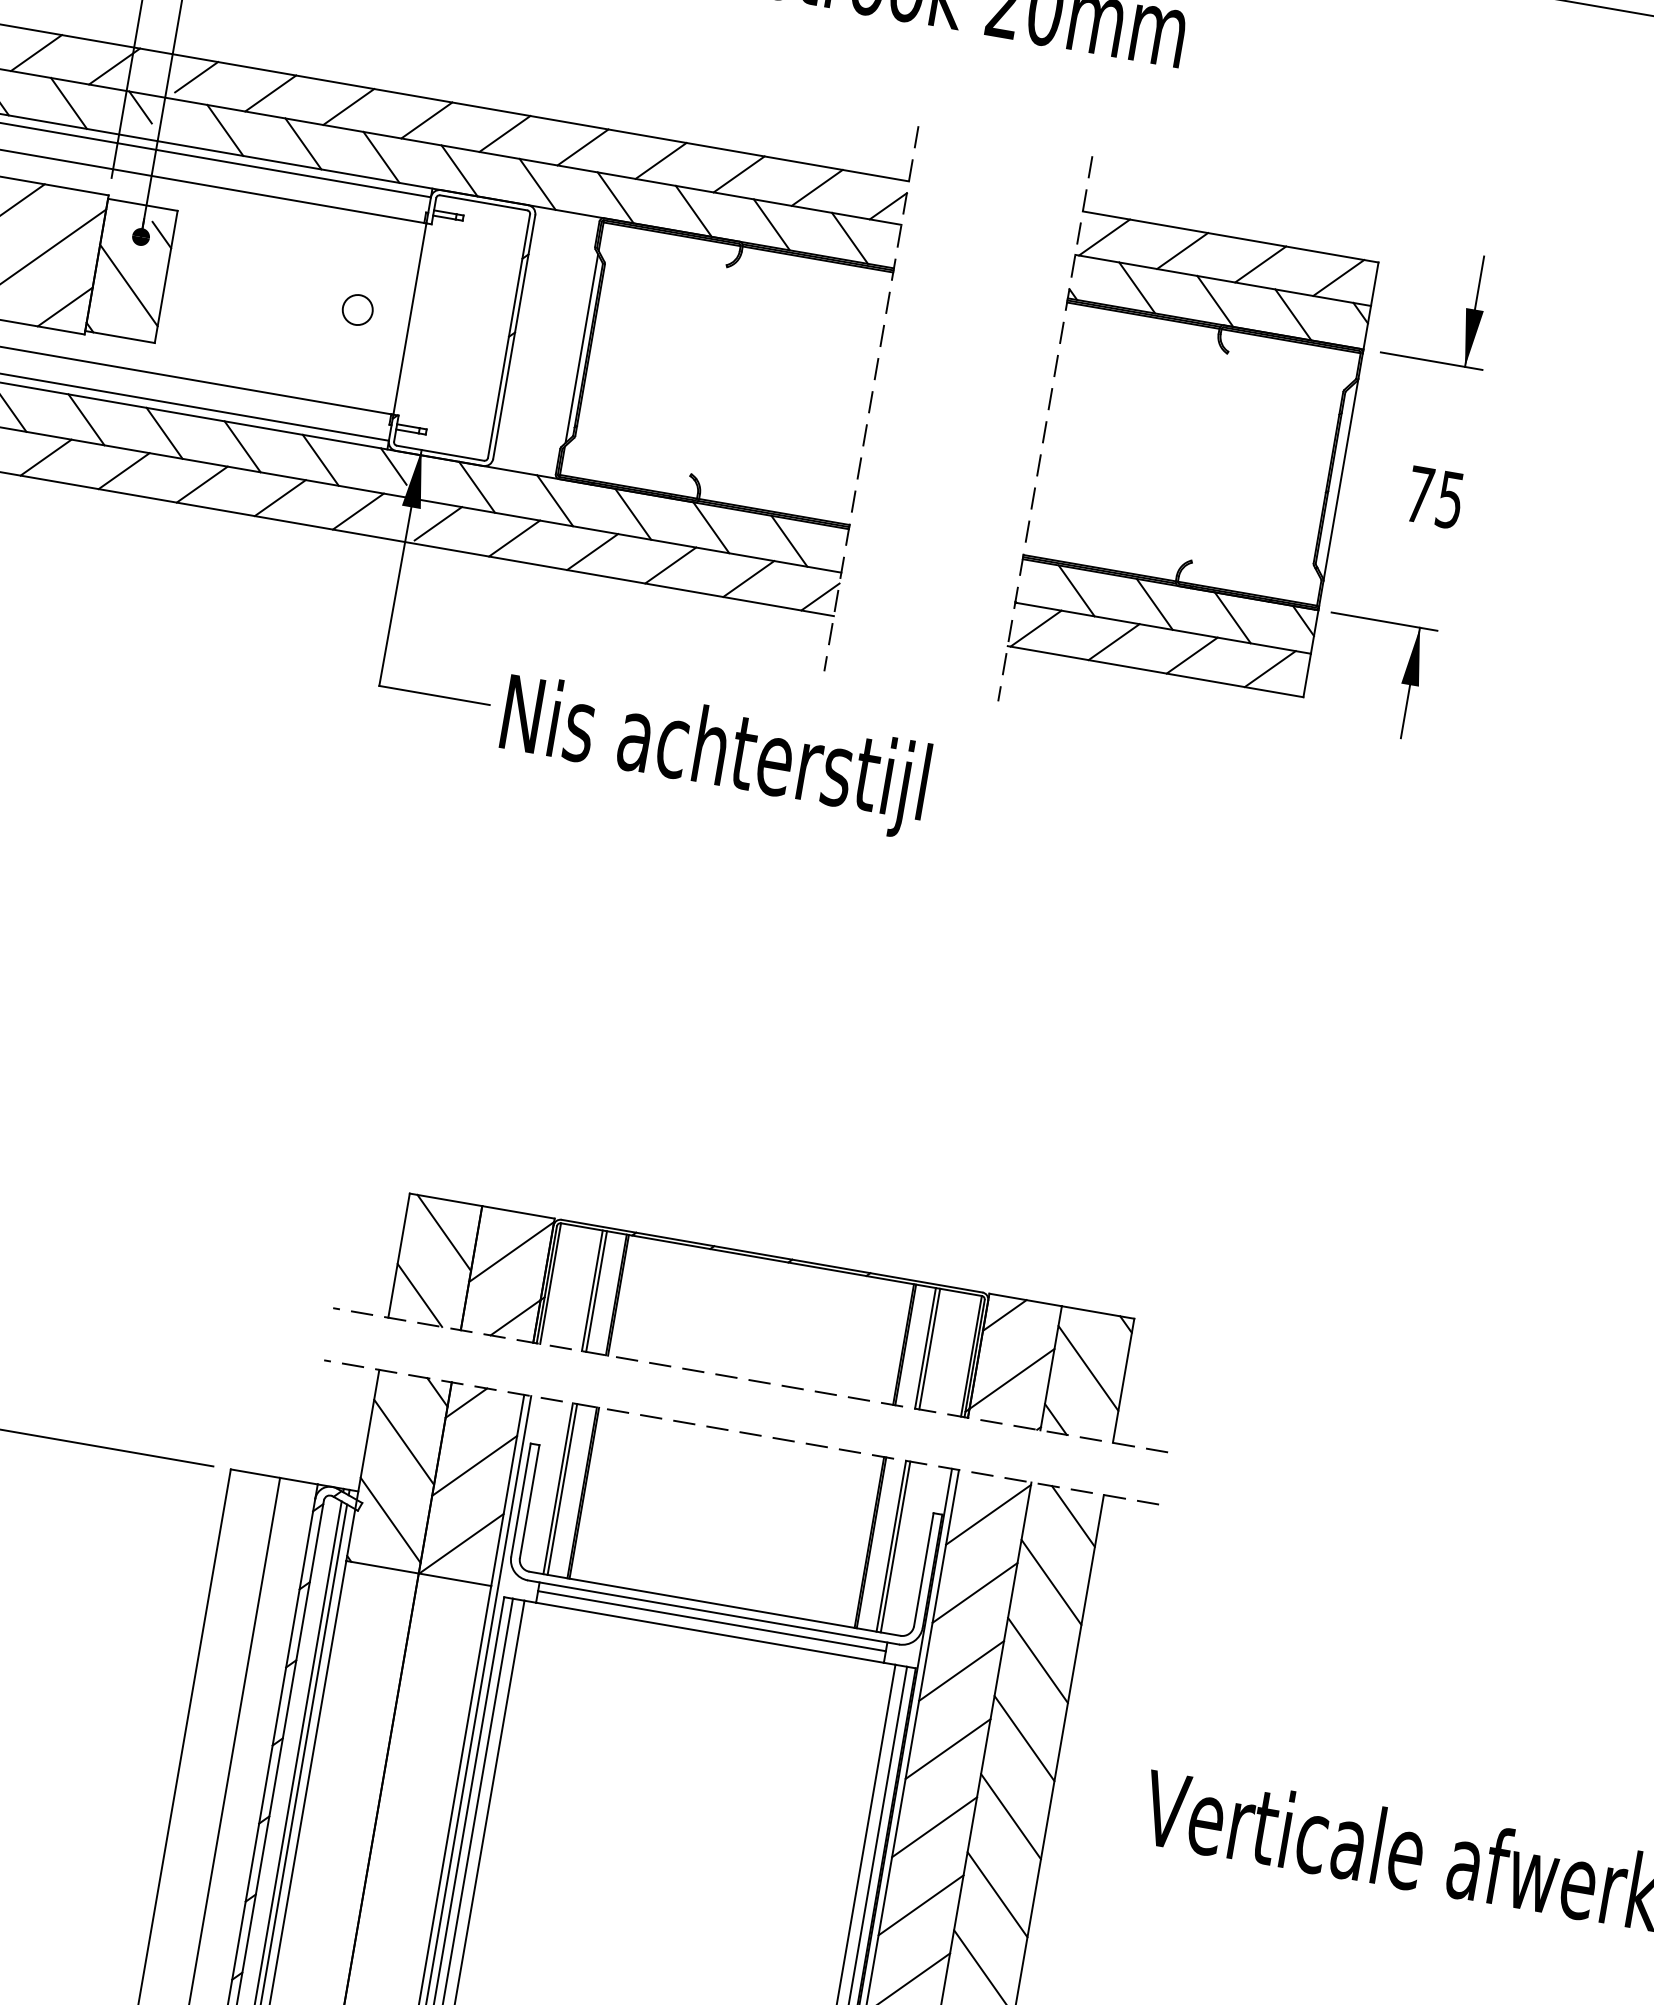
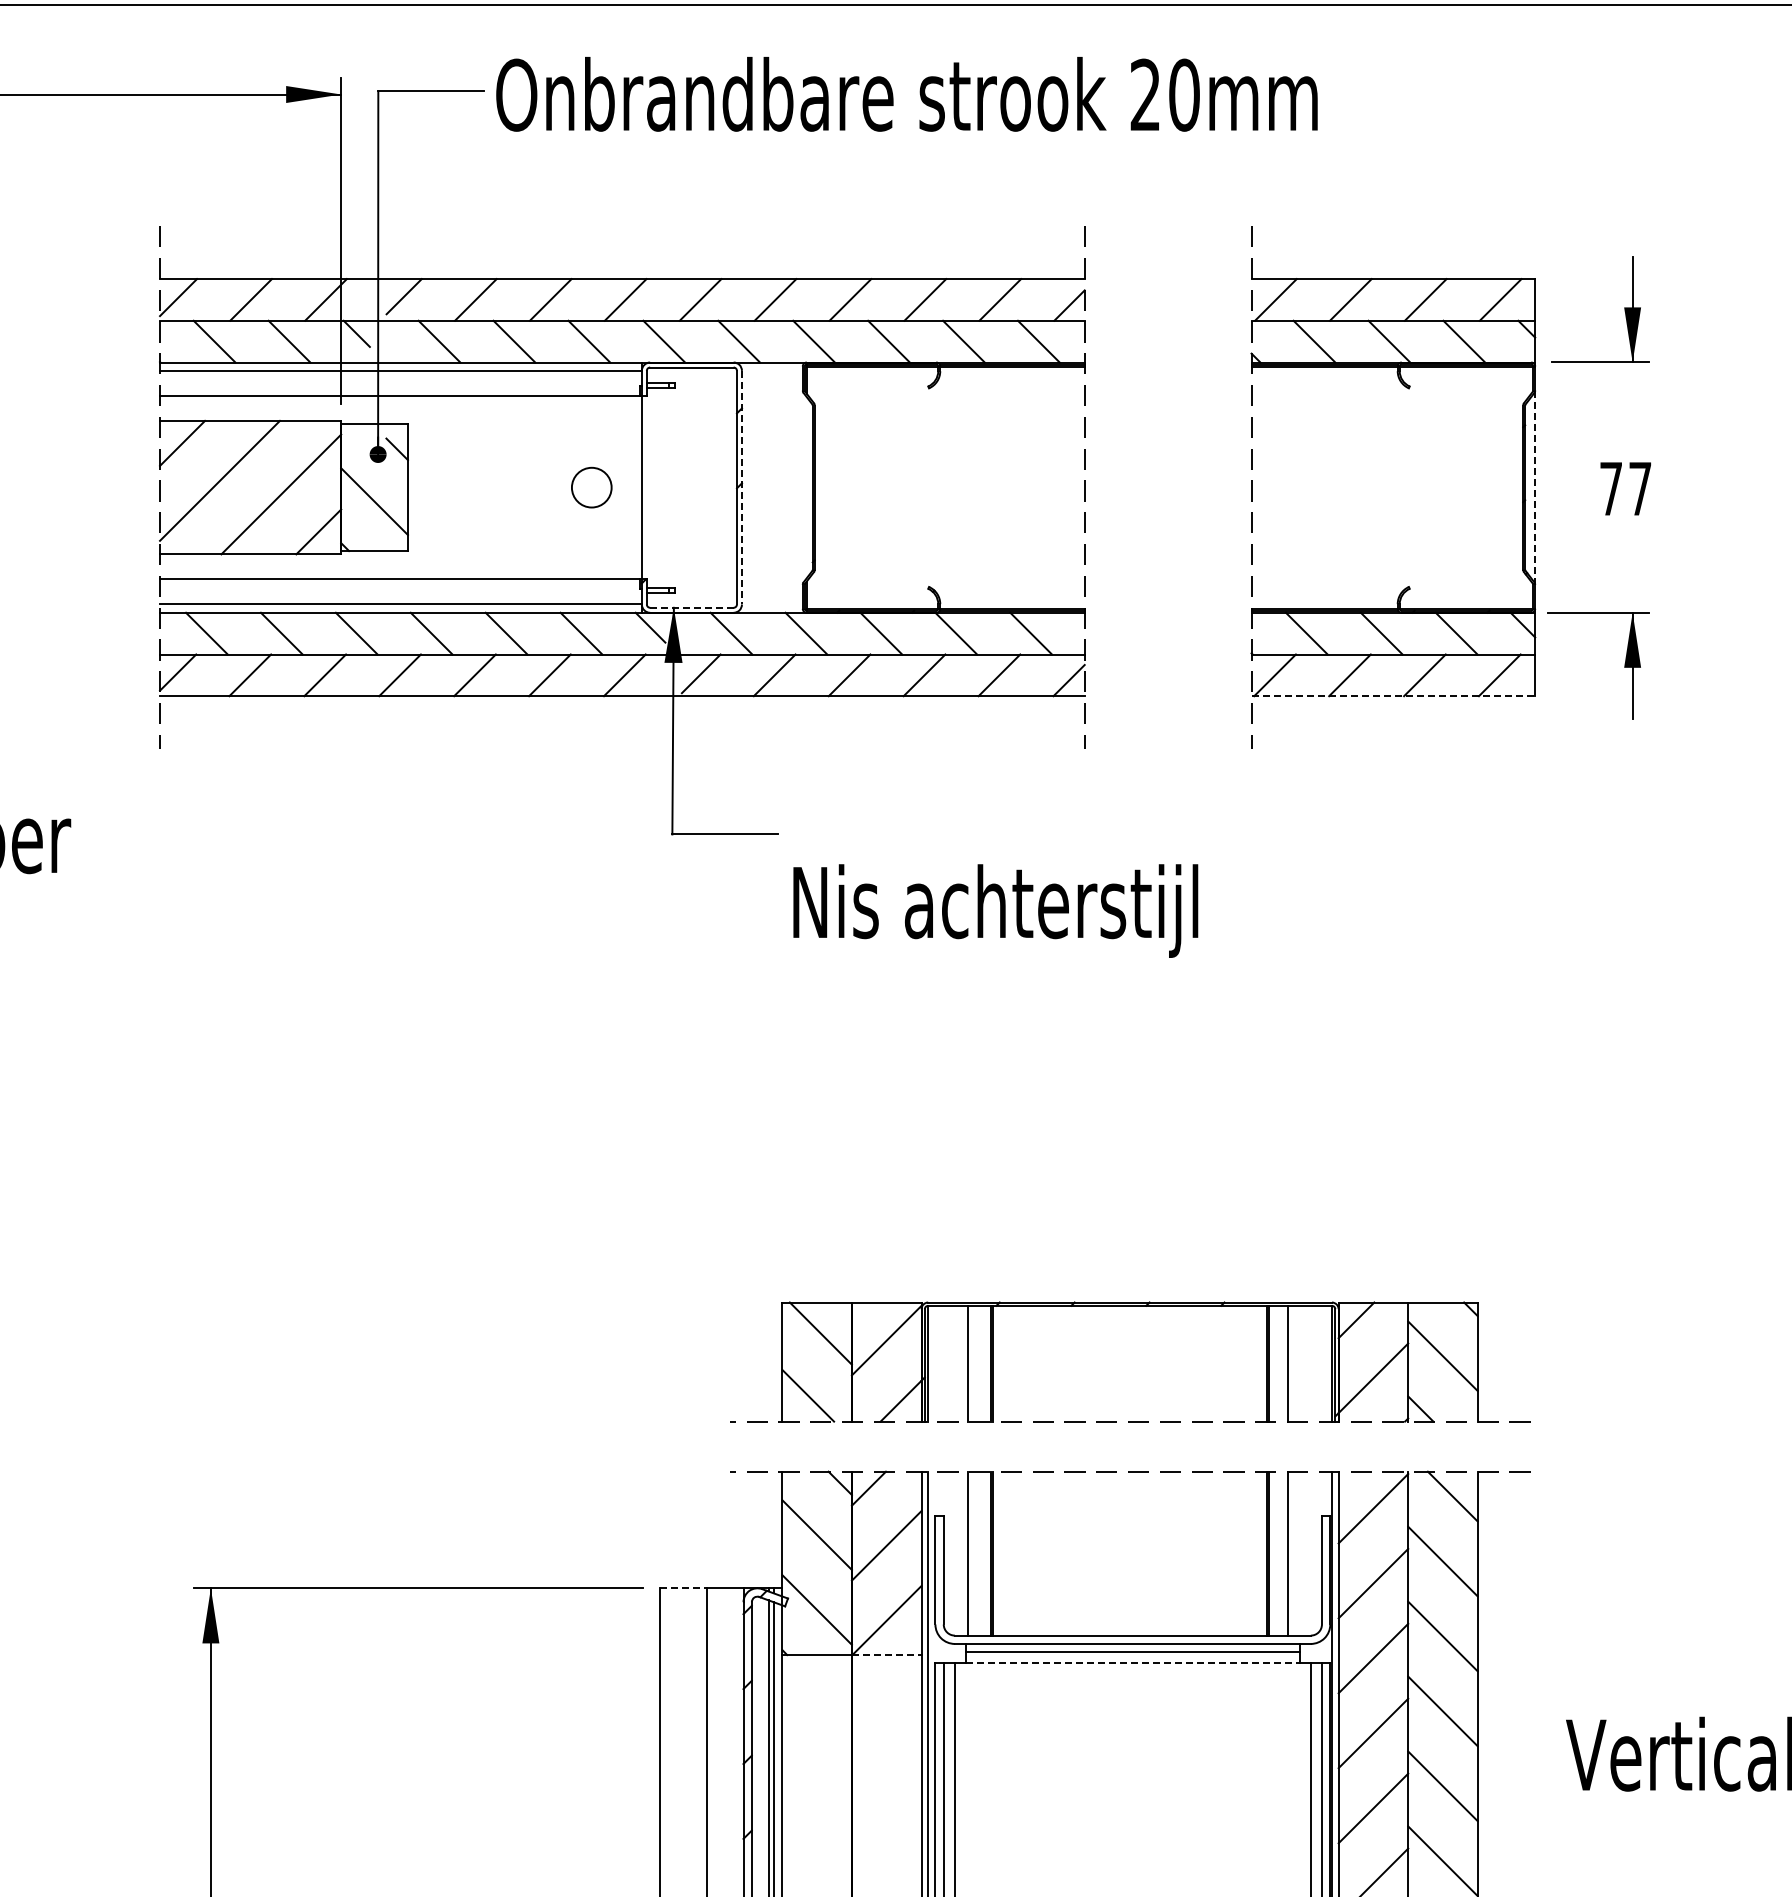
circle: (357, 309) -> (591, 487), size x1.4
line: (513, 336) -> (741, 487), solid -> dashed
line: (581, 348) -> (806, 487), removed
line: (440, 452) -> (691, 607), solid -> dashed
line: (1341, 480) -> (1535, 488), solid -> dashed
text: (1450, 500) -> (1640, 489), 75 -> 77
line: (1155, 671) -> (1393, 696), solid -> dashed
text: (714, 755) -> (995, 910), moved
line: (596, 1291) -> (972, 1363), removed
line: (929, 1348) -> (1291, 1363), removed
line: (255, 1473) -> (683, 1588), solid -> dashed
line: (562, 1489) -> (972, 1553), removed
line: (895, 1546) -> (1291, 1553), removed
line: (454, 1580) -> (886, 1655), solid -> dashed
line: (709, 1632) -> (1132, 1663), solid -> dashed

